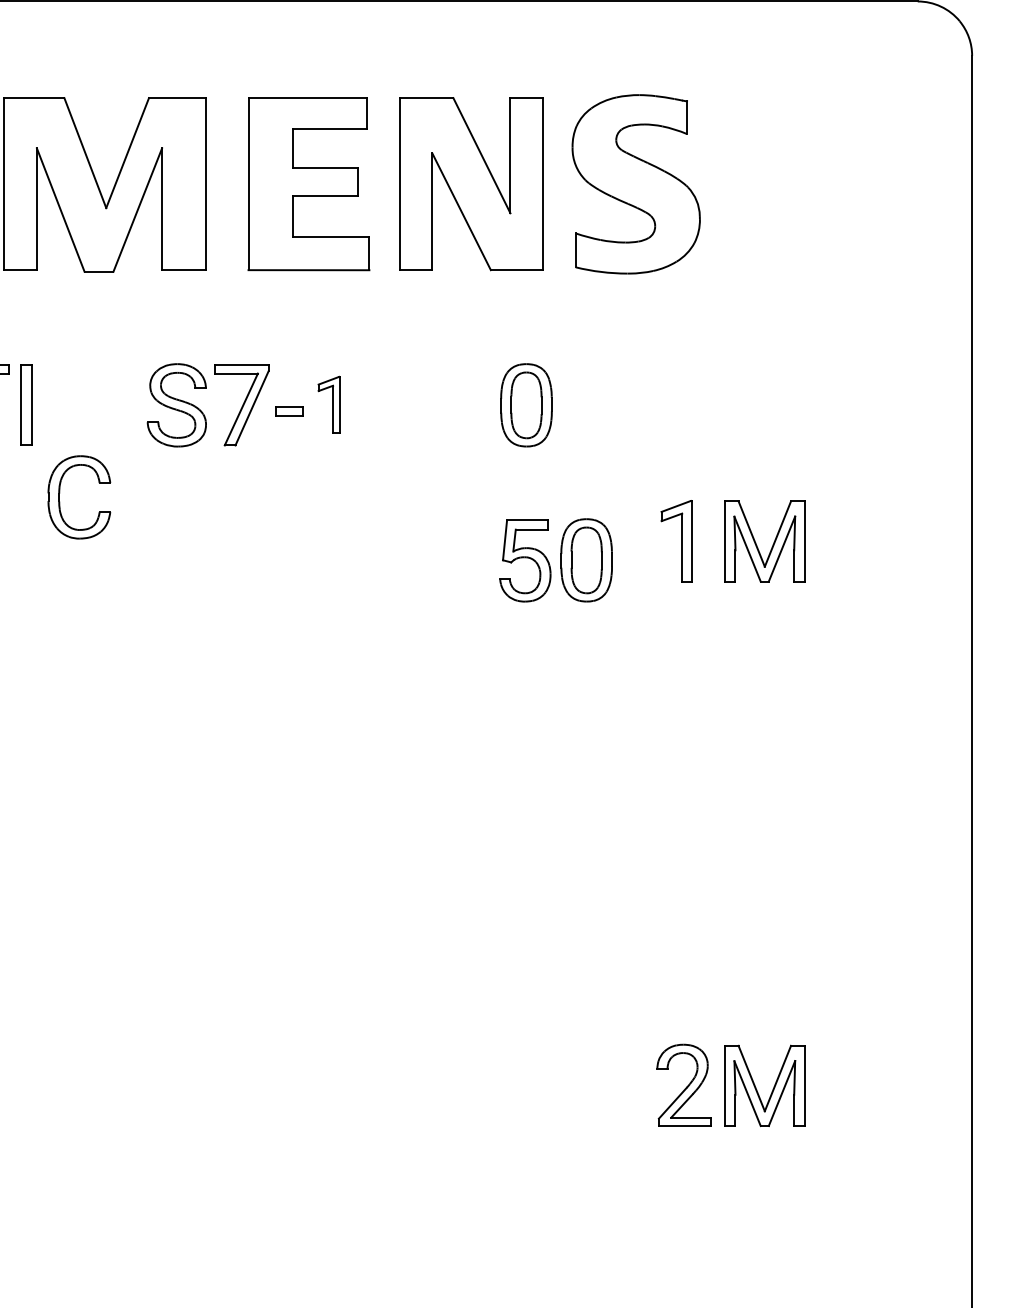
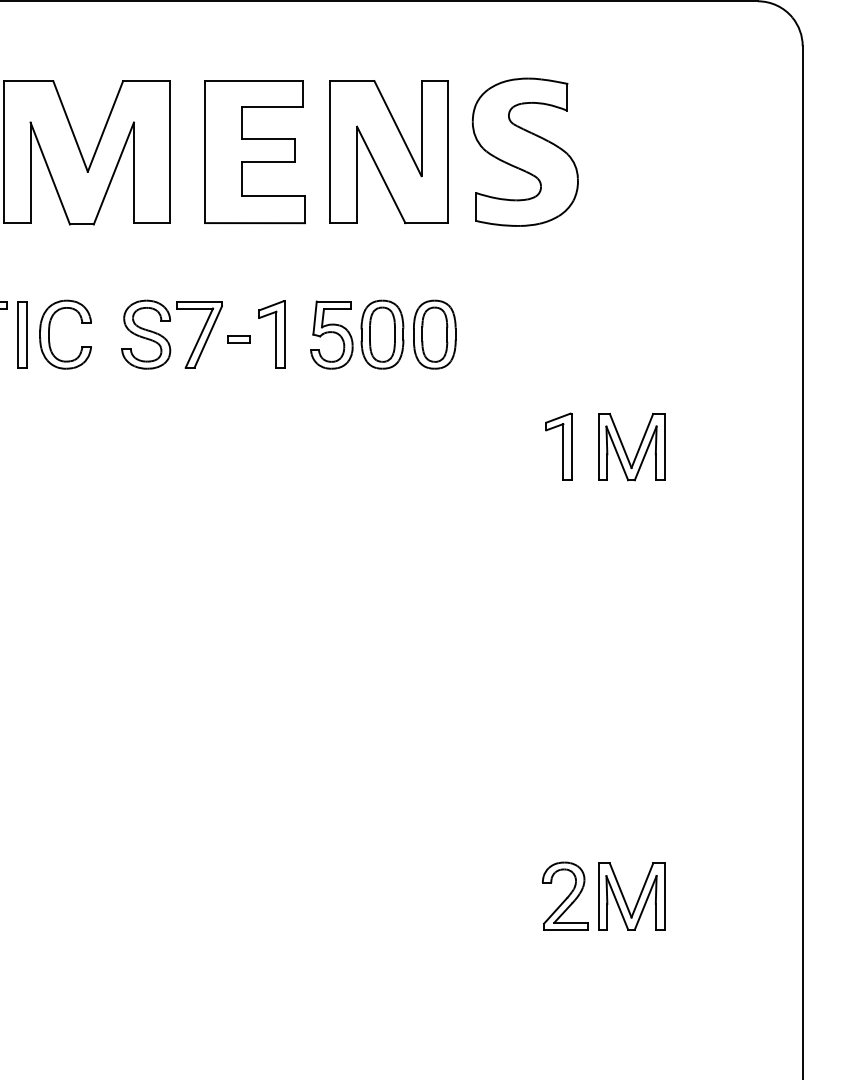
part: (328, 405) -> (271, 334), size x1.43
part: (59, 497) -> (49, 334), moved
part: (556, 560) -> (357, 334), moved

